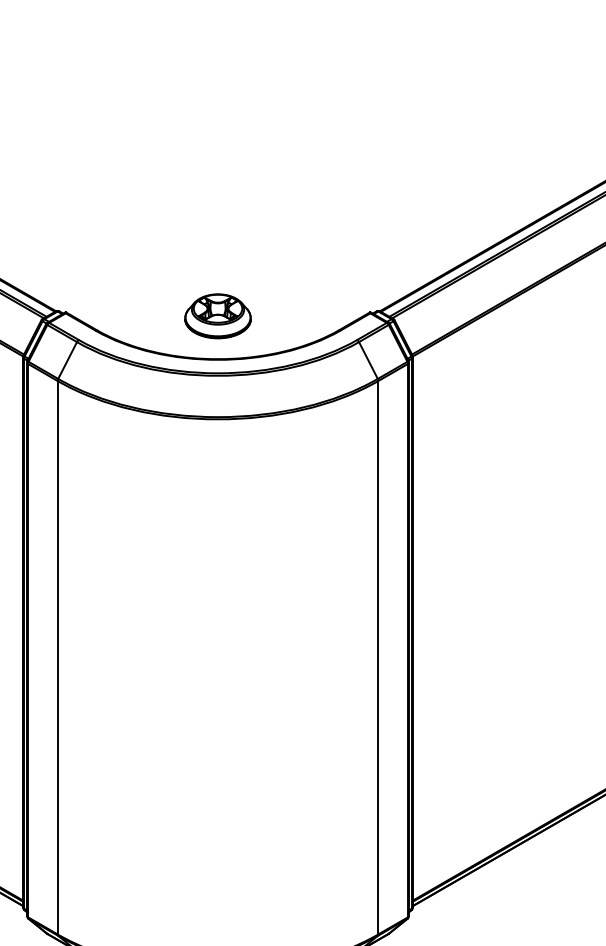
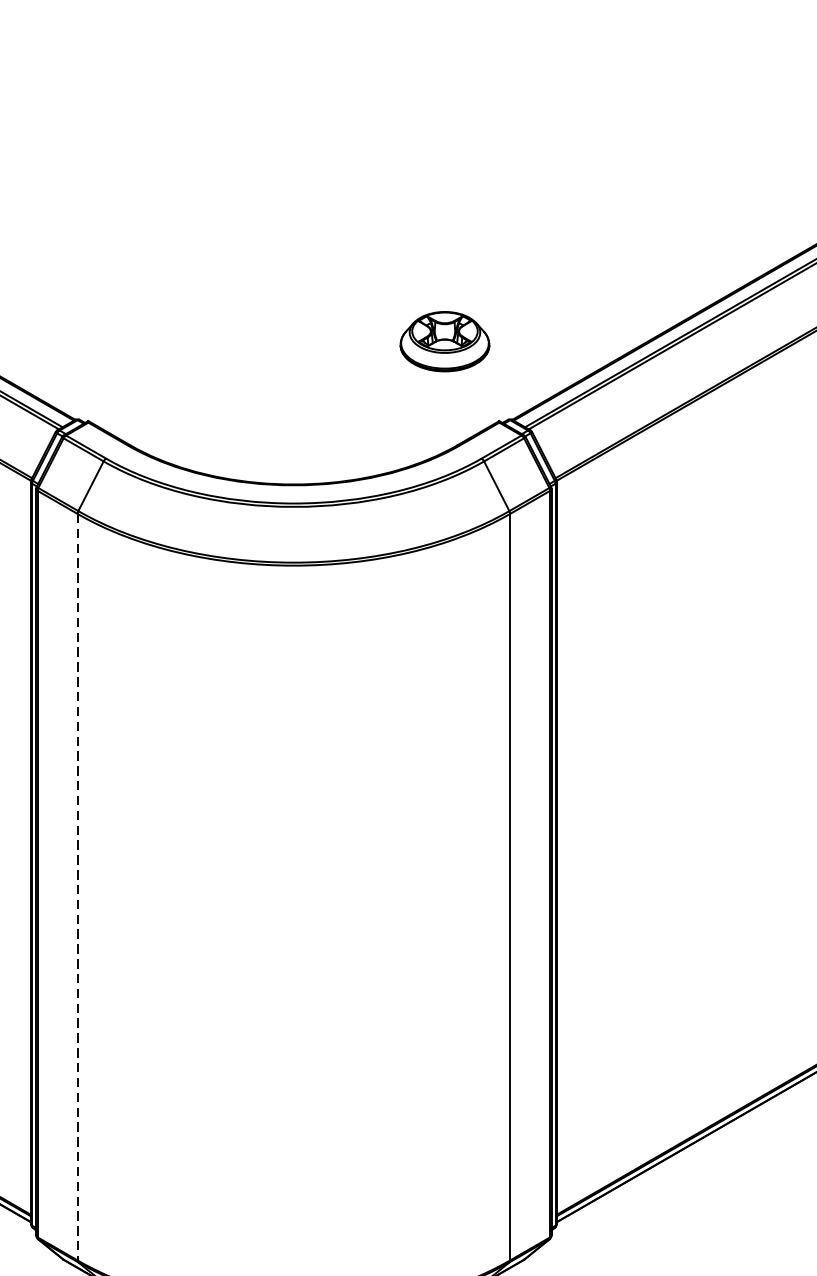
part: (217, 316) -> (444, 341), moved
line: (57, 657) -> (77, 886), solid -> dashed

